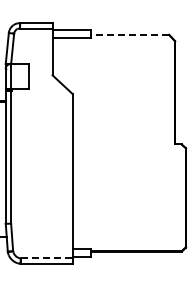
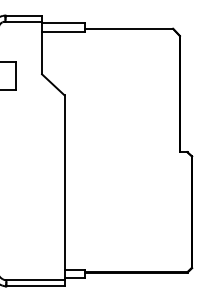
line: (129, 34) -> (128, 28), dashed -> solid
line: (46, 258) -> (35, 280), dashed -> solid

